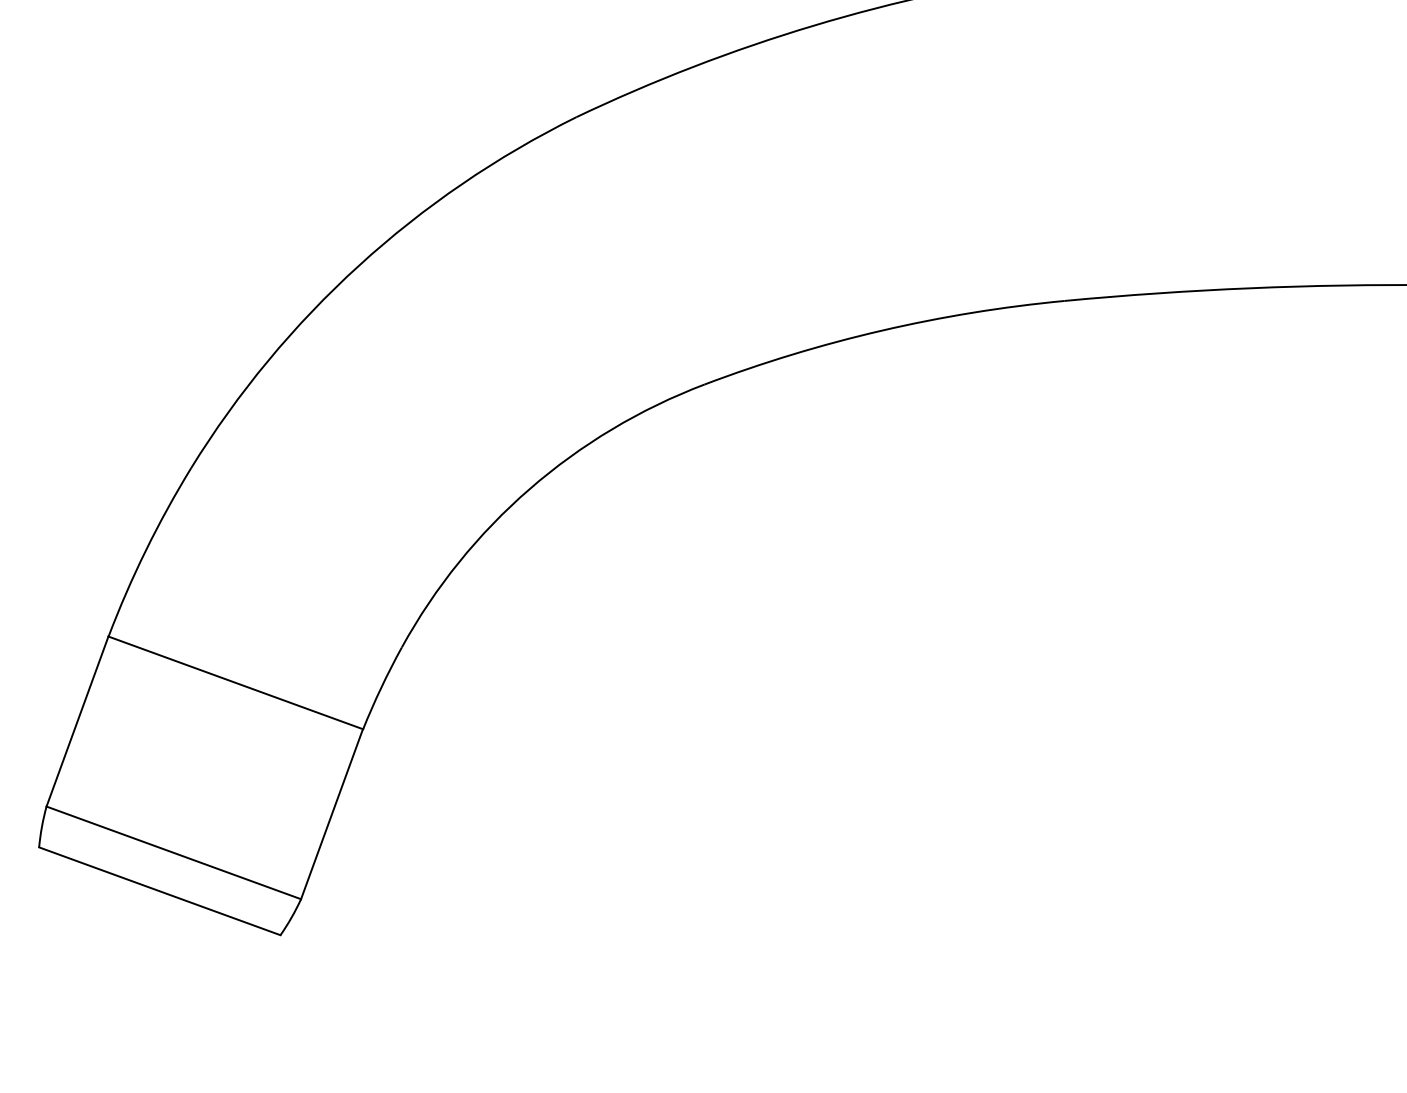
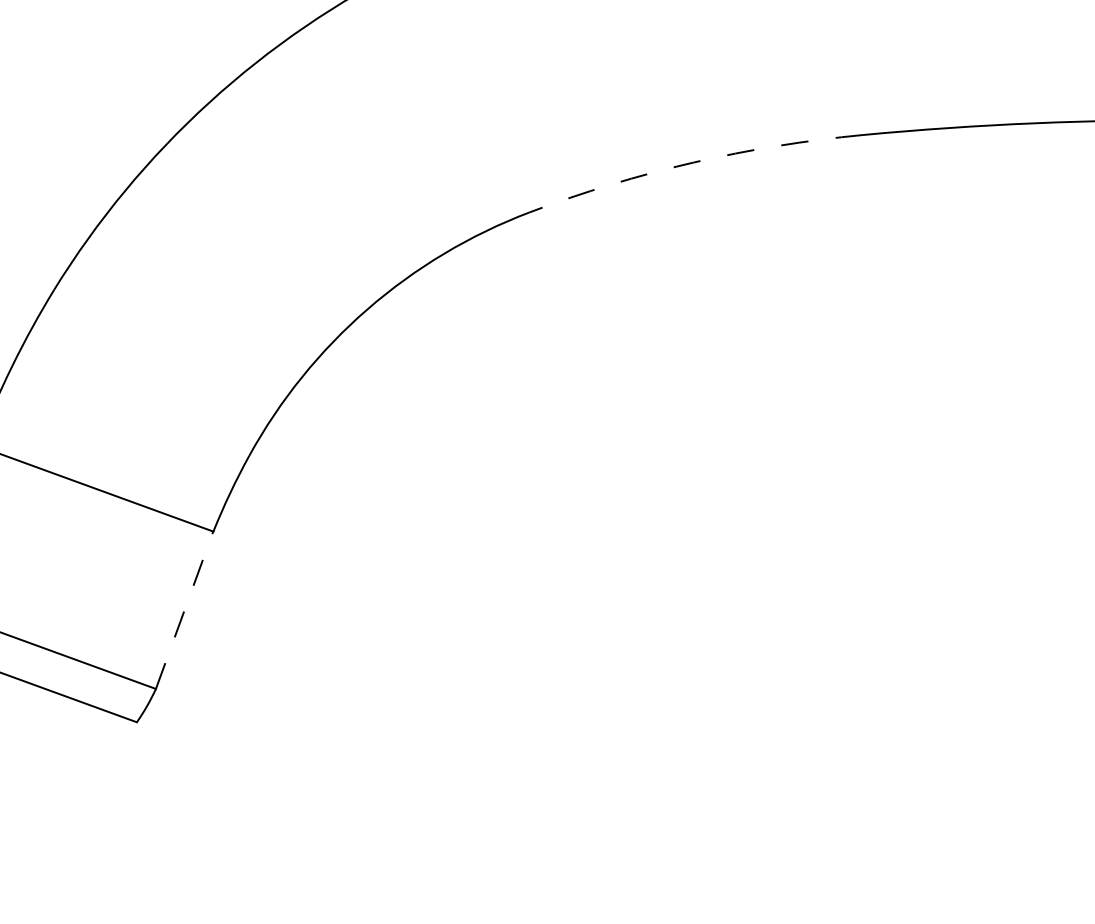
arc: (881, 330) -> (693, 162), solid -> dashed
line: (332, 813) -> (185, 609), solid -> dashed

